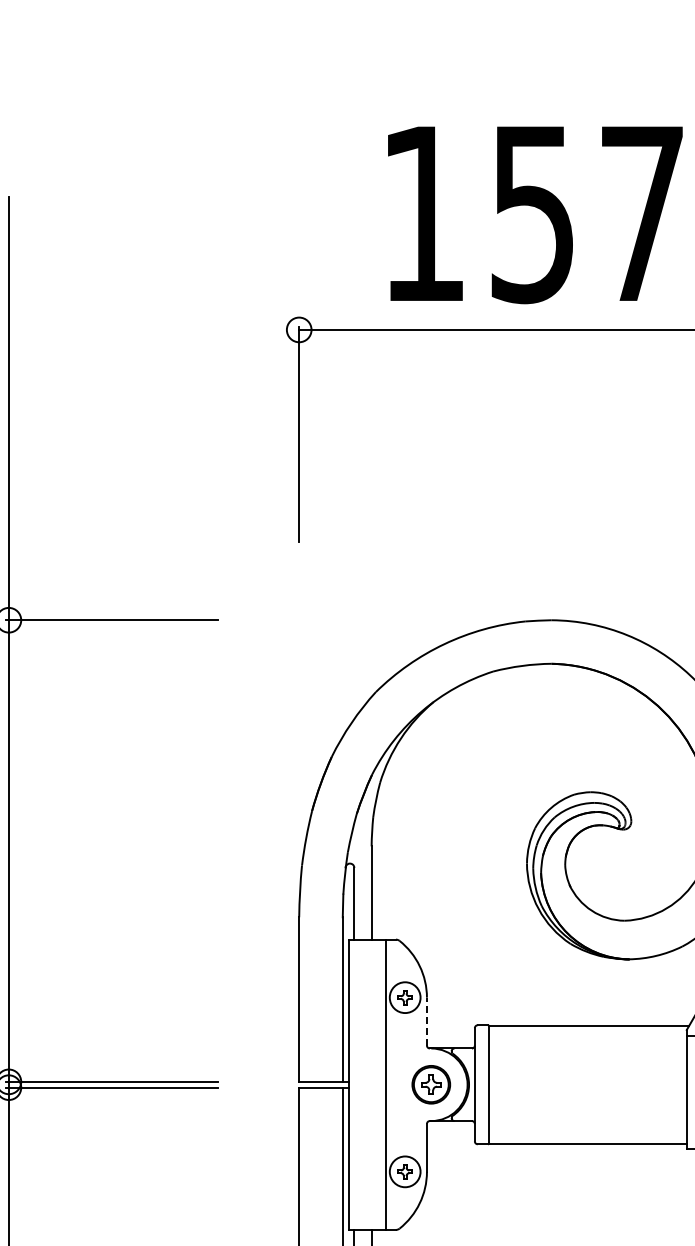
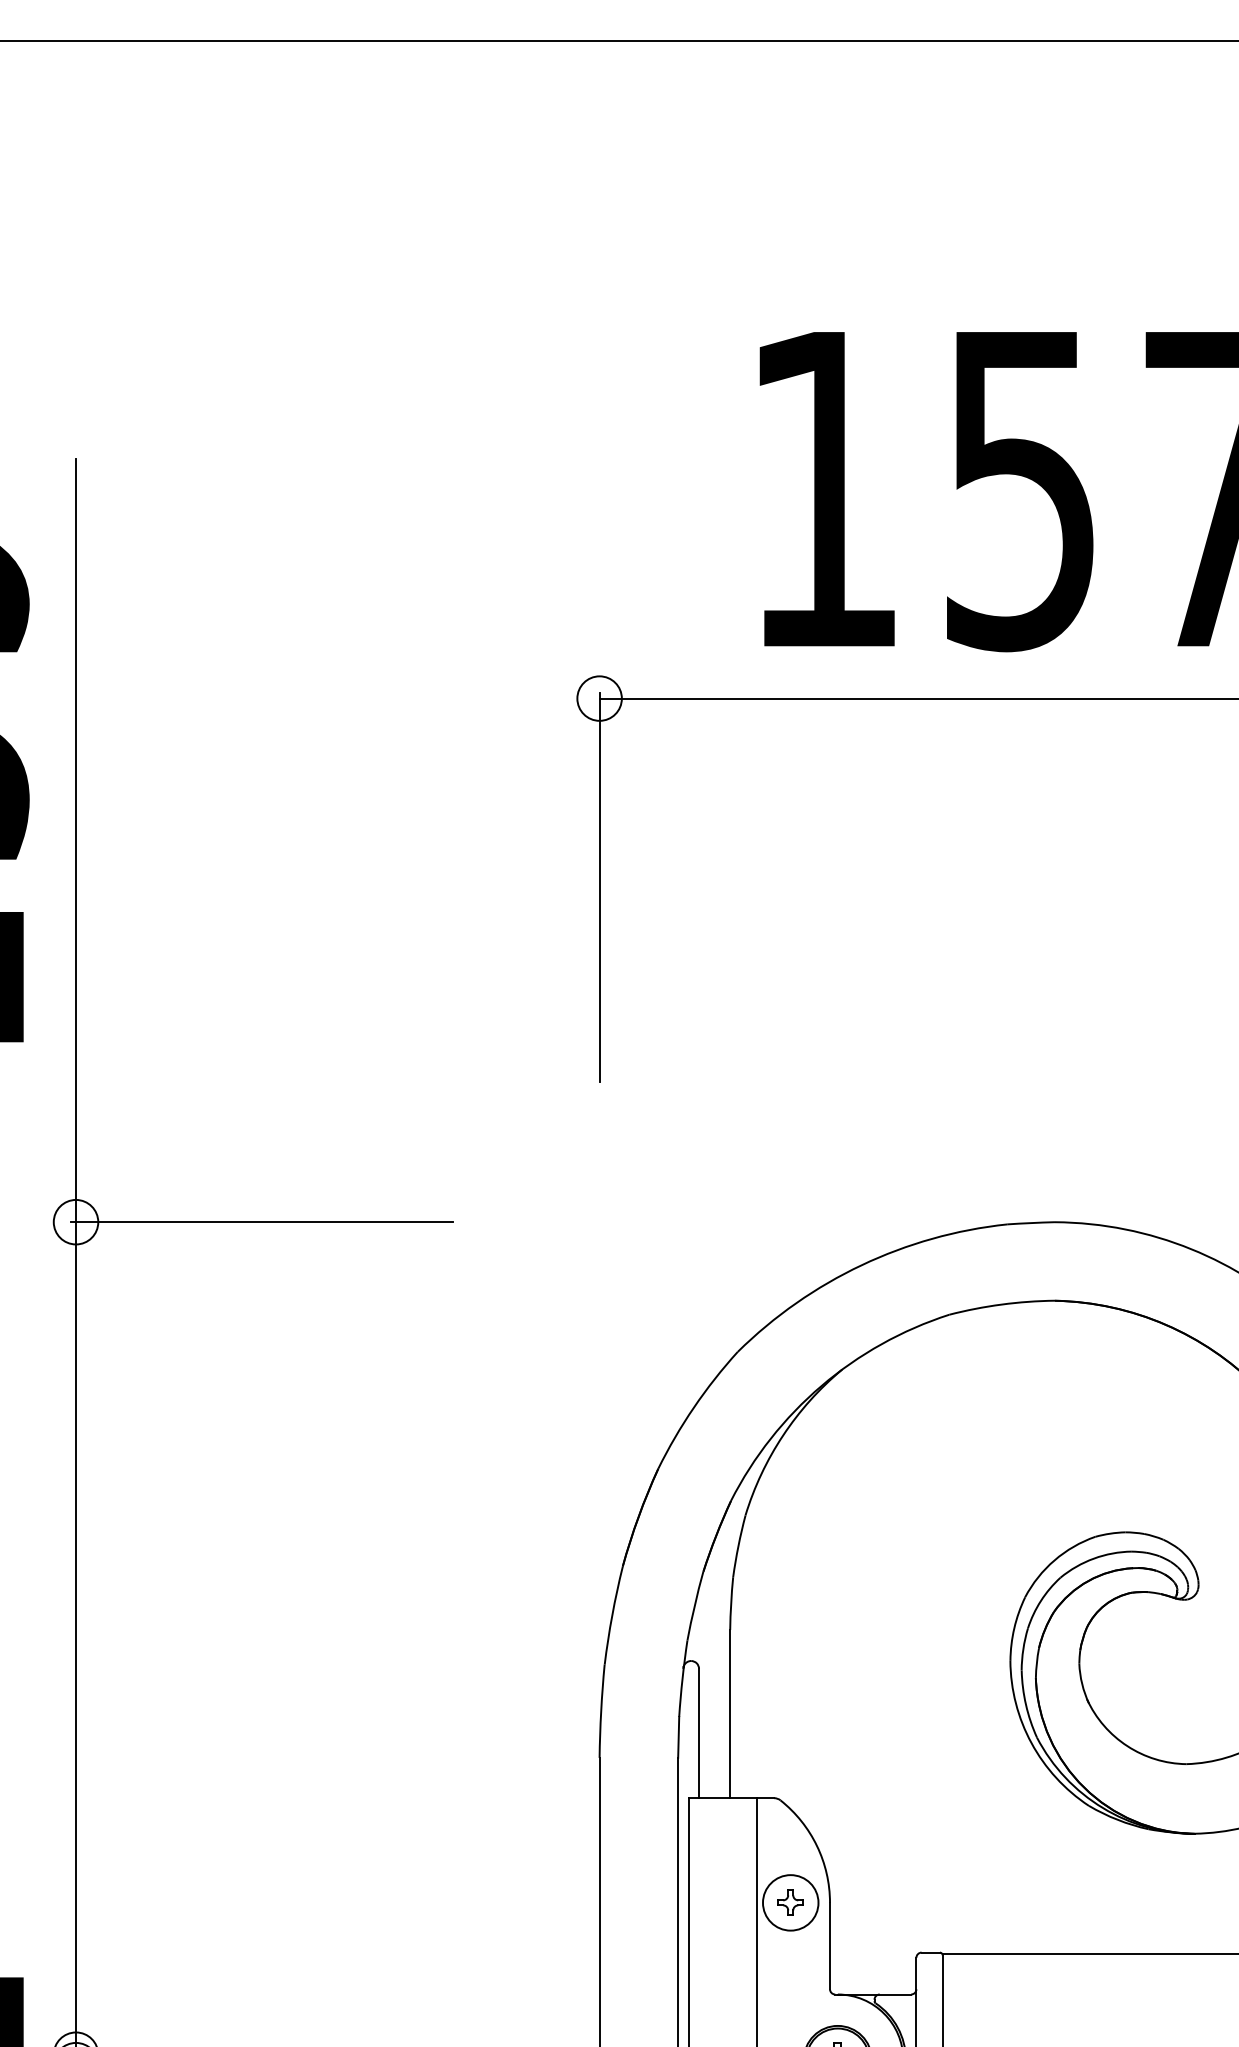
line: (426, 1021) -> (829, 1945), dashed -> solid

